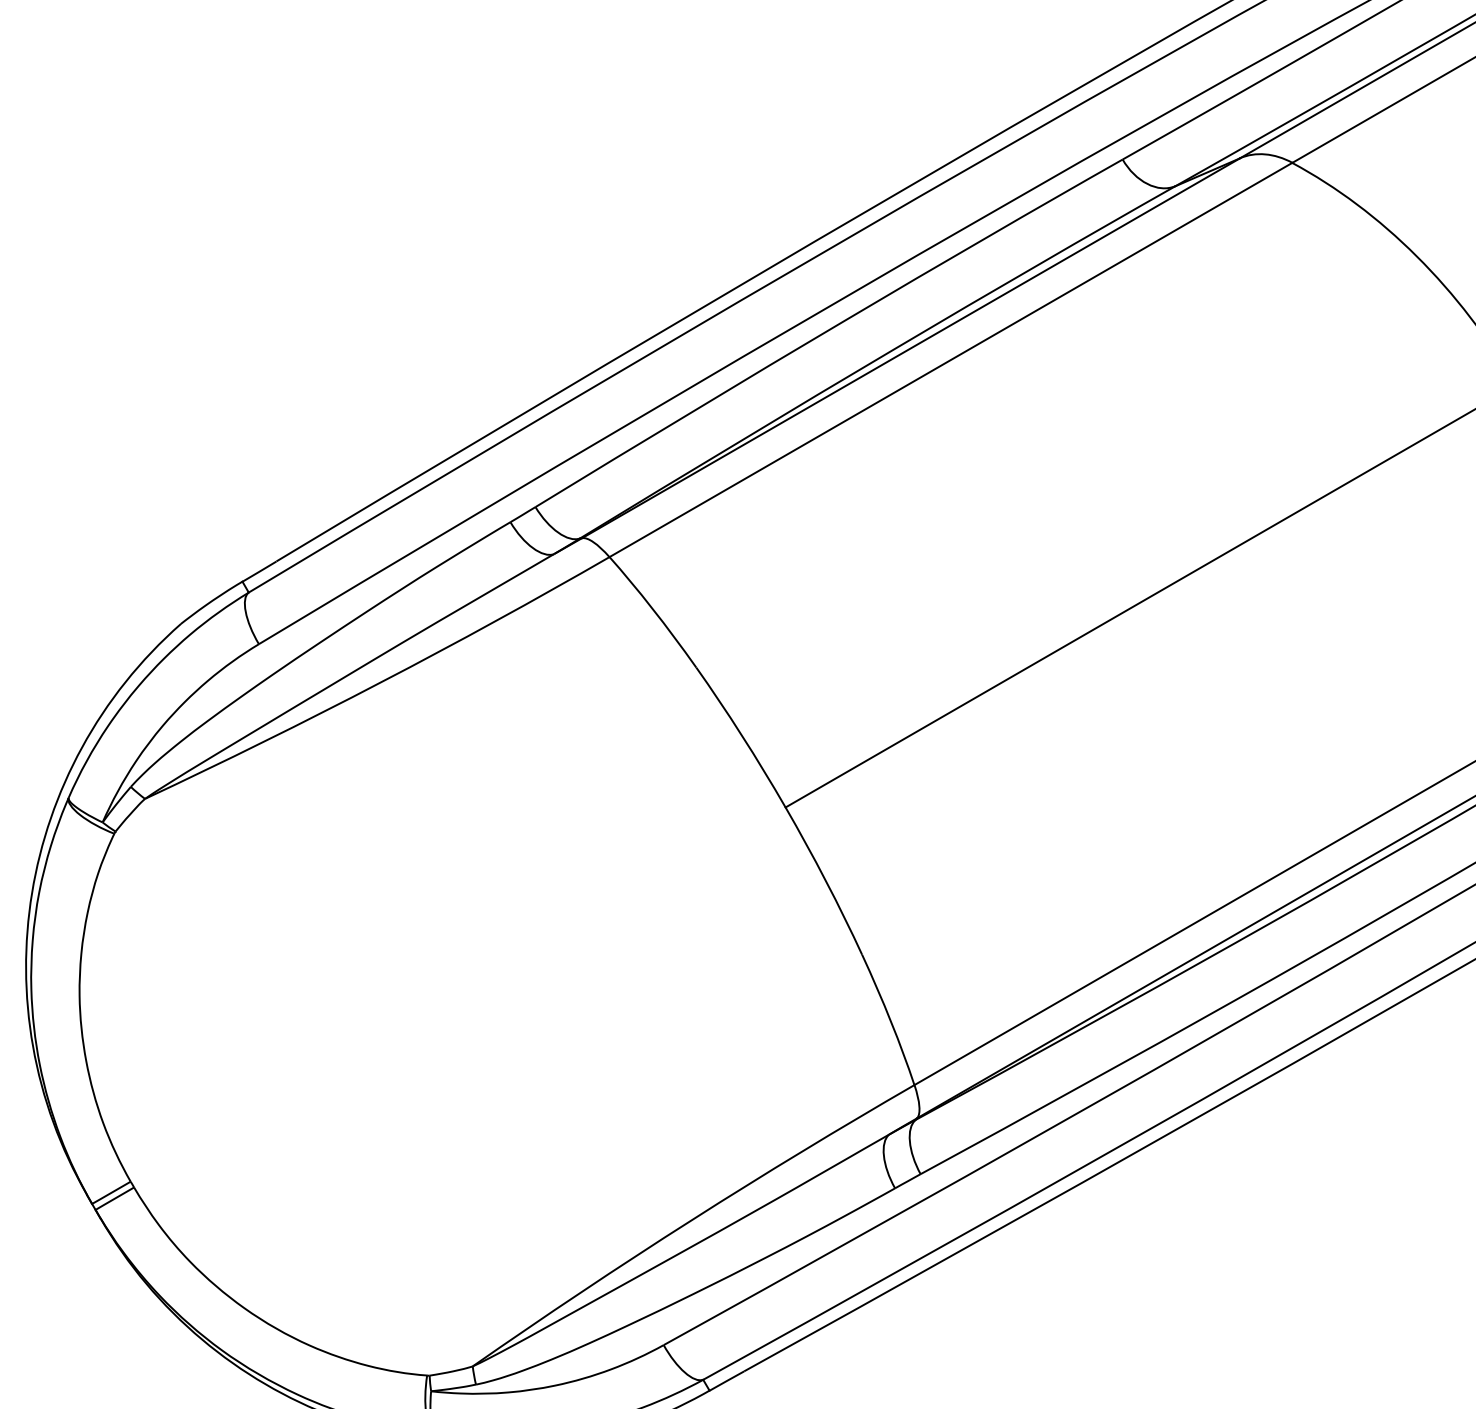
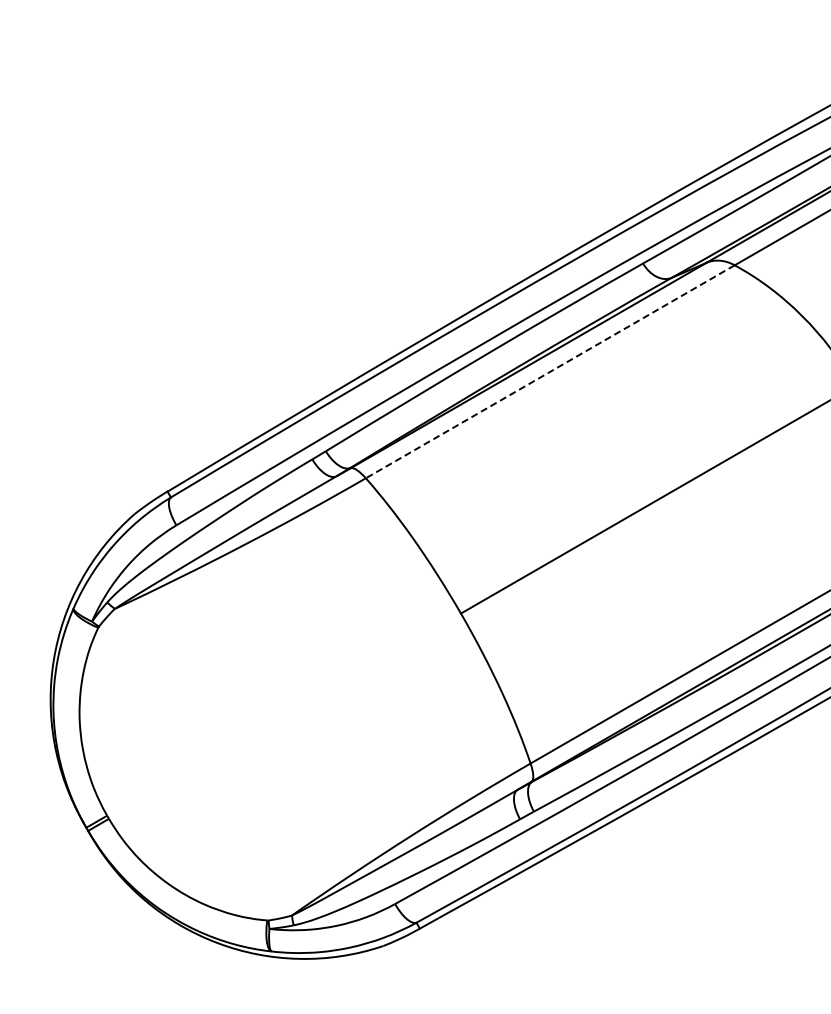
line: (951, 359) -> (550, 371), solid -> dashed

